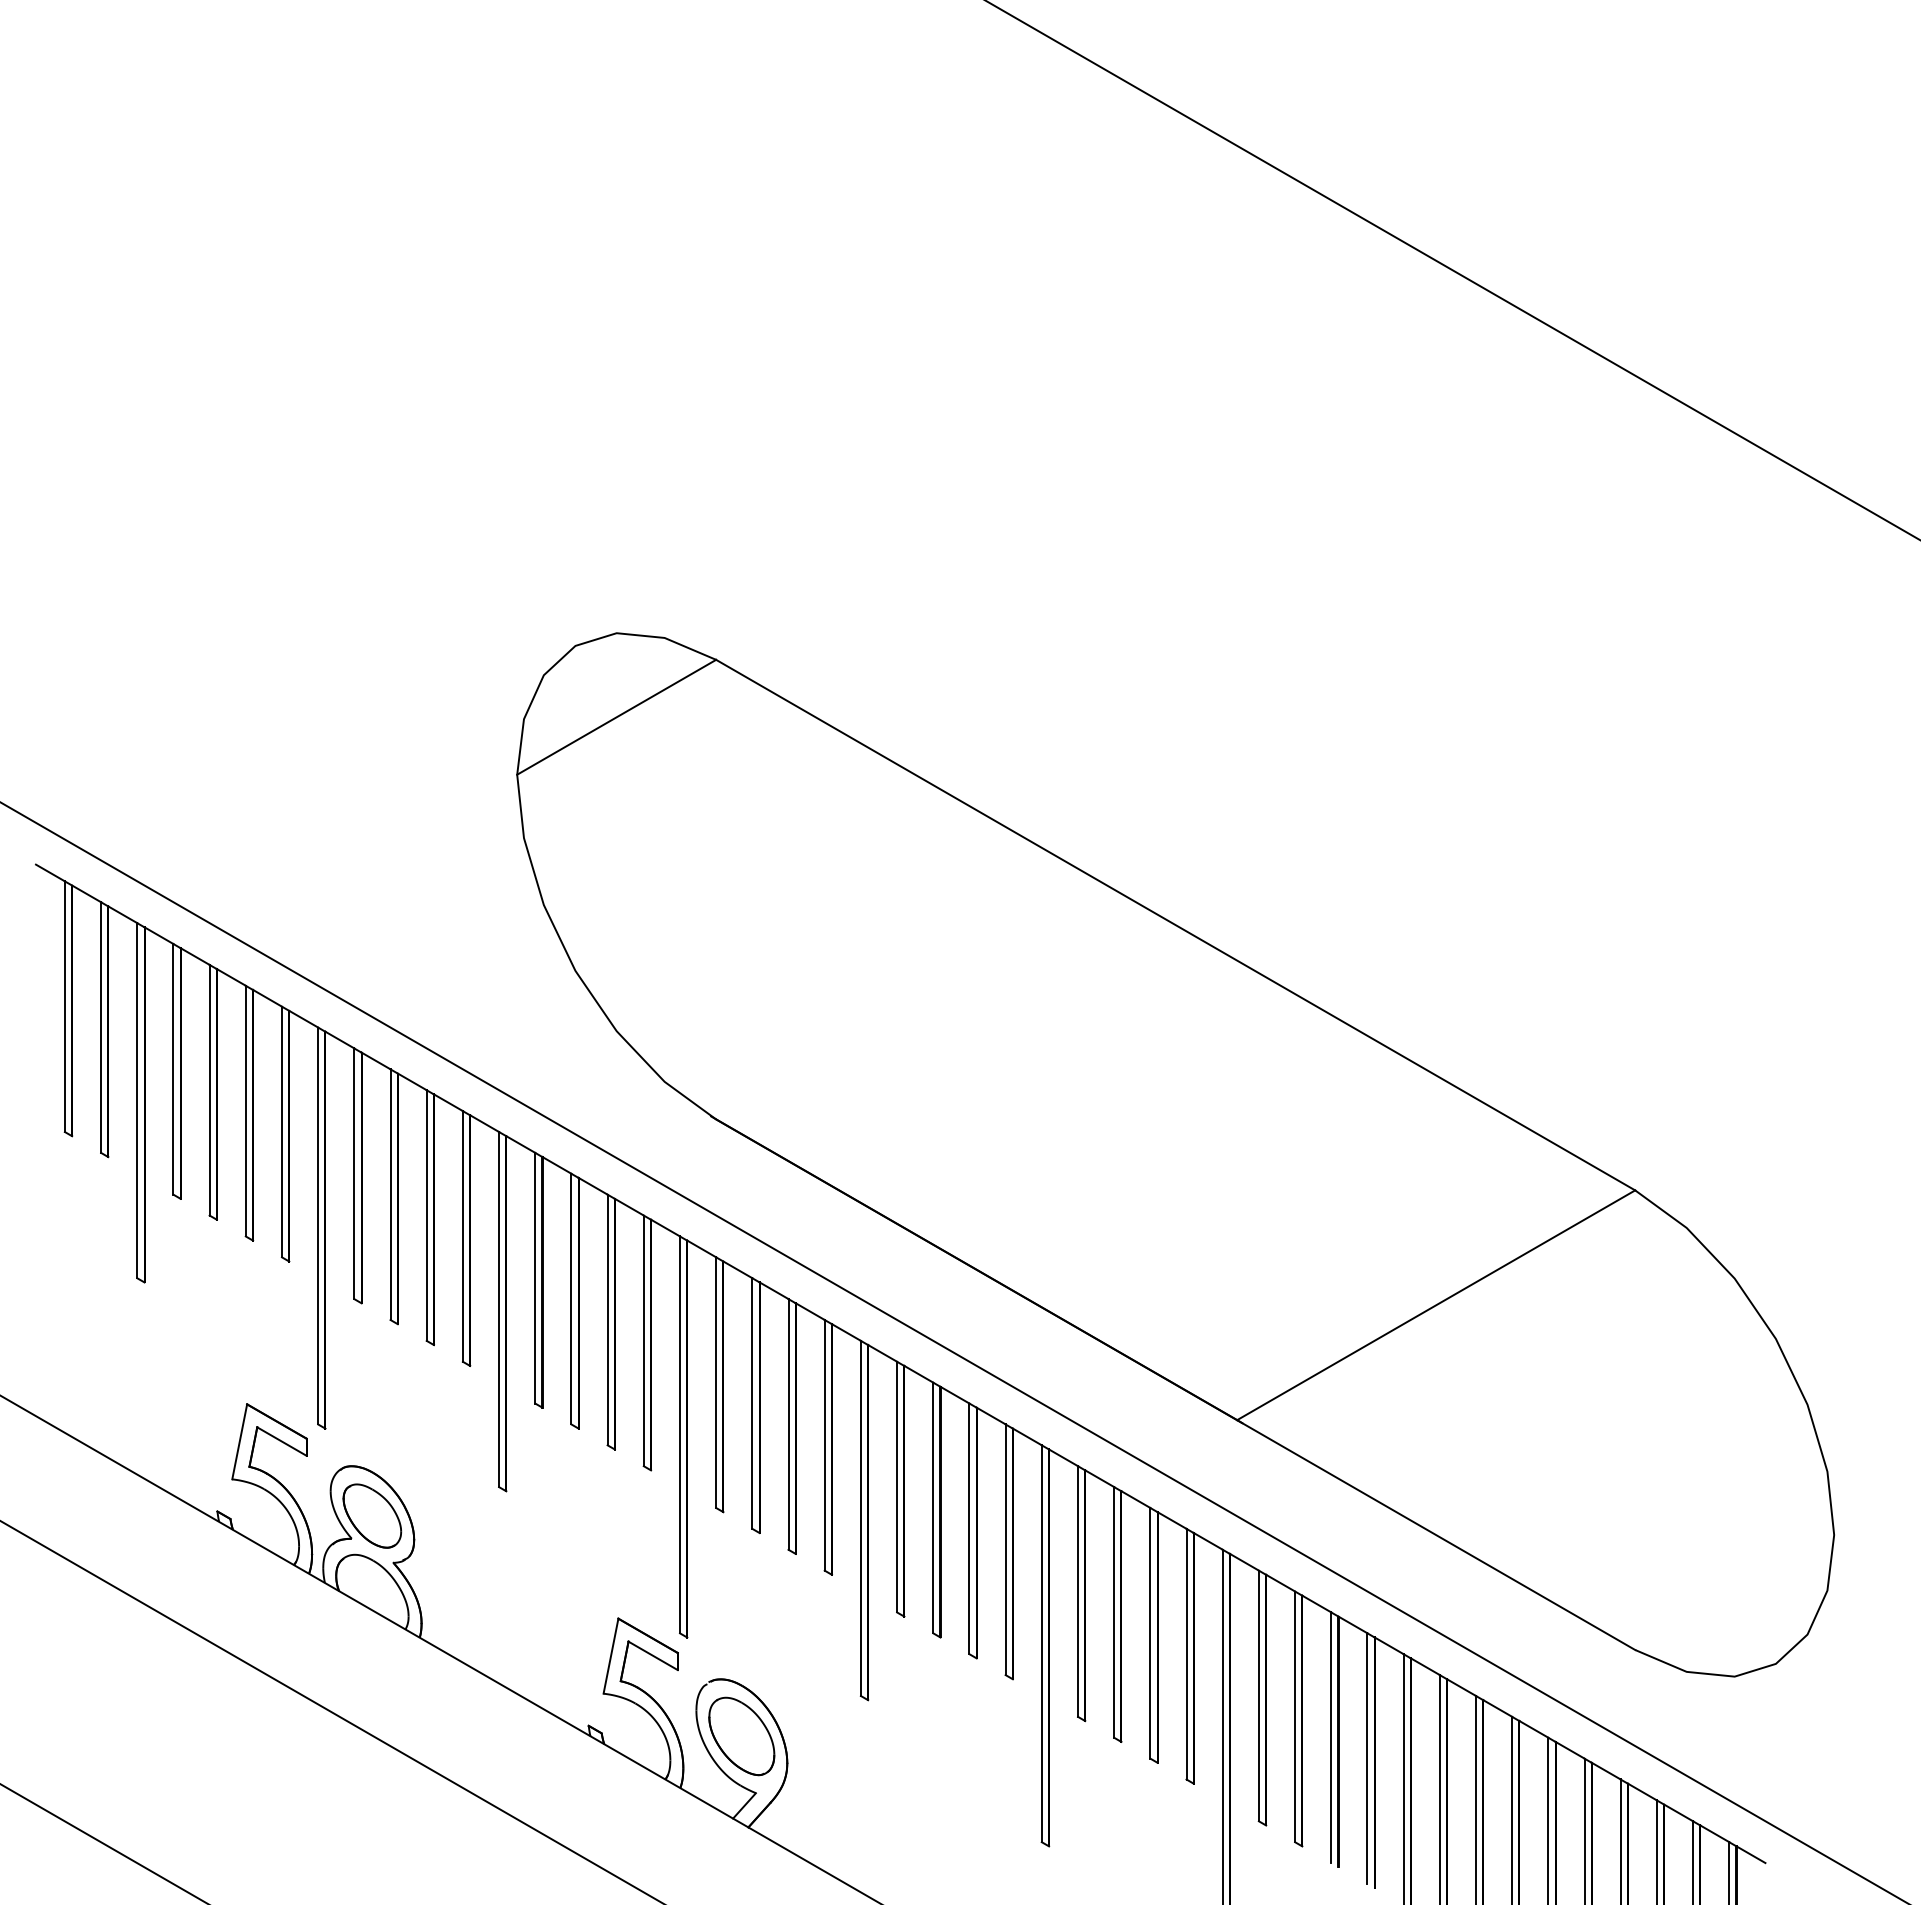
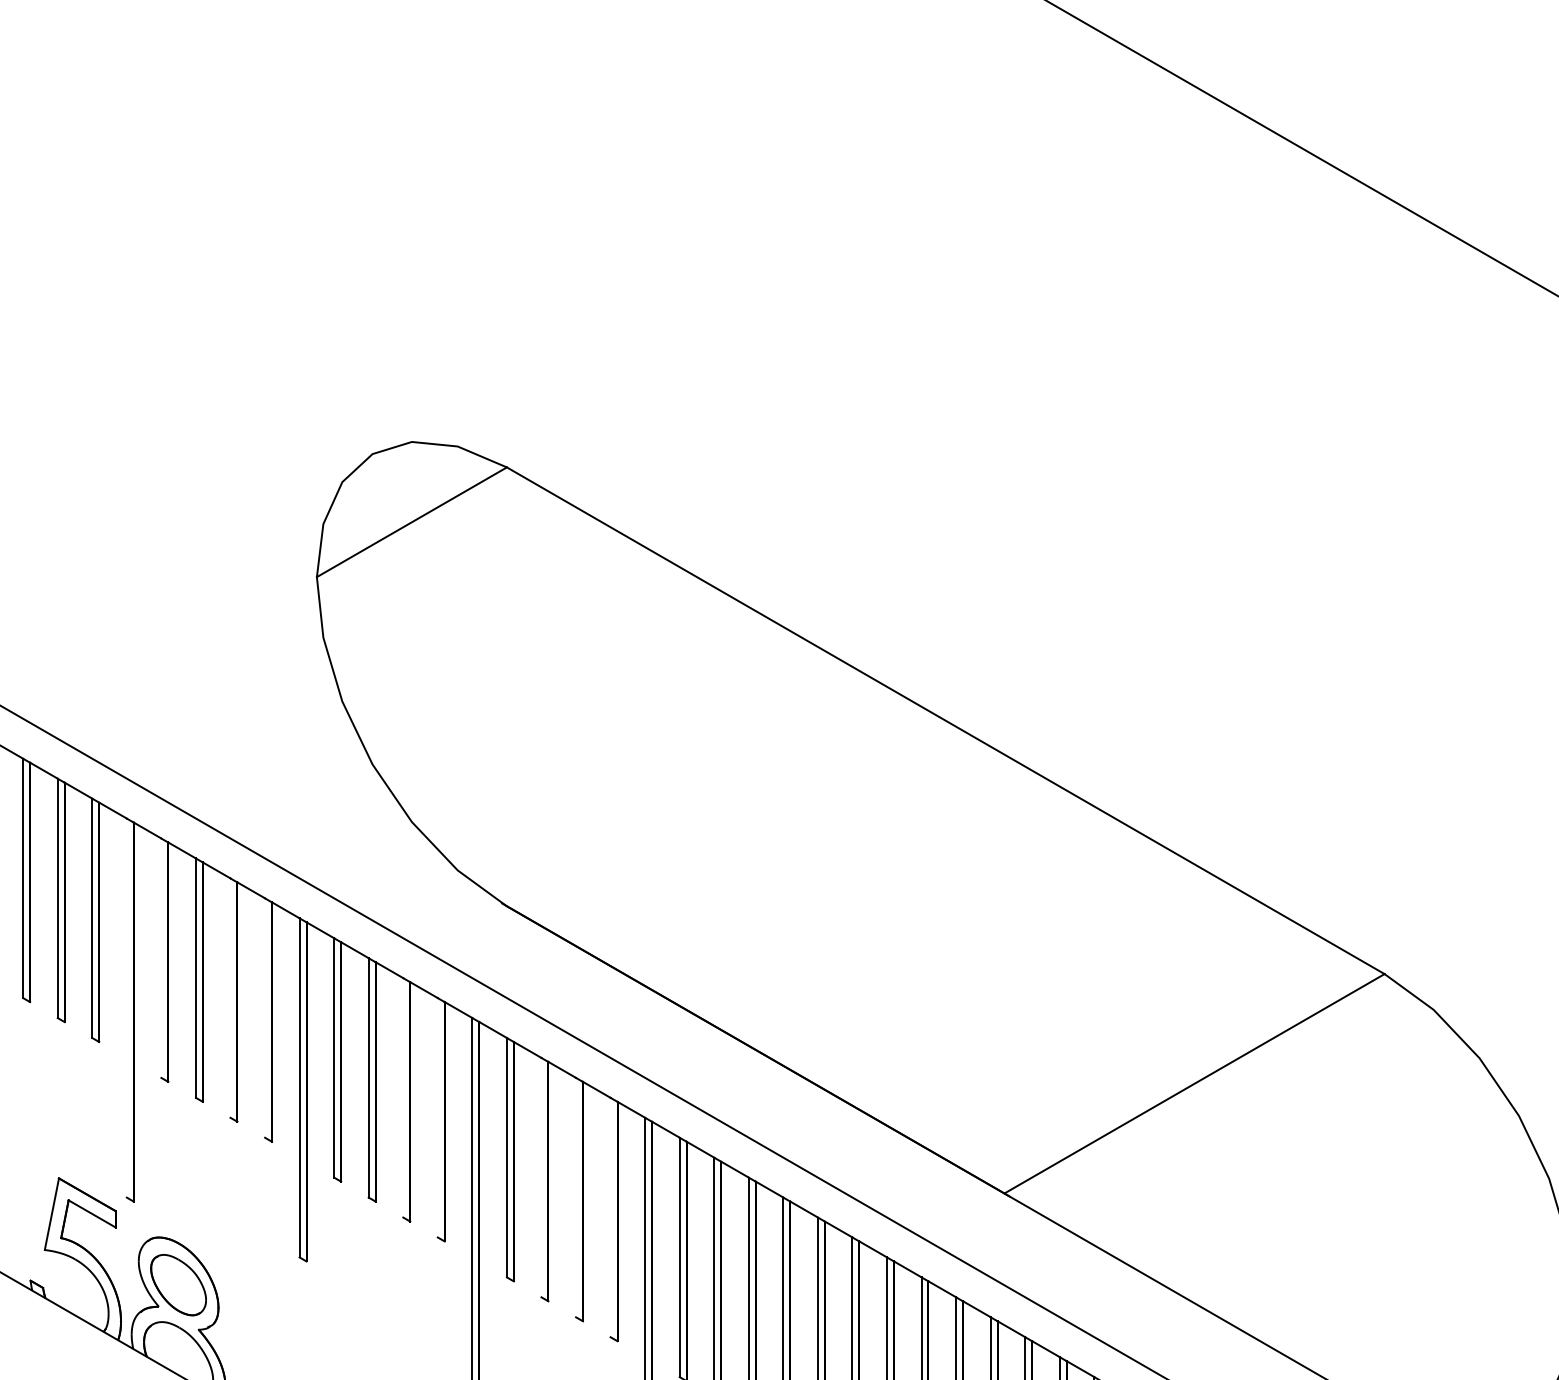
line: (354, 1173) -> (161, 957), removed
line: (426, 1215) -> (230, 998), removed
line: (318, 1225) -> (127, 1007), removed
line: (462, 1236) -> (264, 1018), removed
line: (607, 1319) -> (403, 1097), removed
line: (643, 1340) -> (437, 1117), removed
line: (752, 1403) -> (541, 1177), removed
line: (788, 1424) -> (575, 1197), removed
line: (824, 1444) -> (610, 1216), removed

